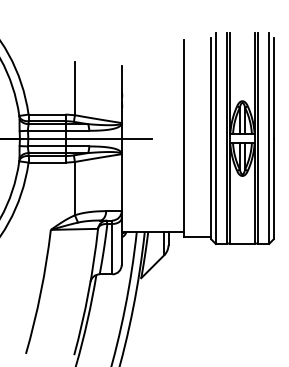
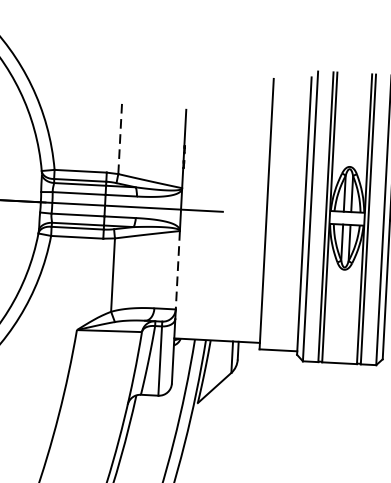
line: (74, 88) -> (119, 137), solid -> dashed
line: (121, 183) -> (177, 271), solid -> dashed

